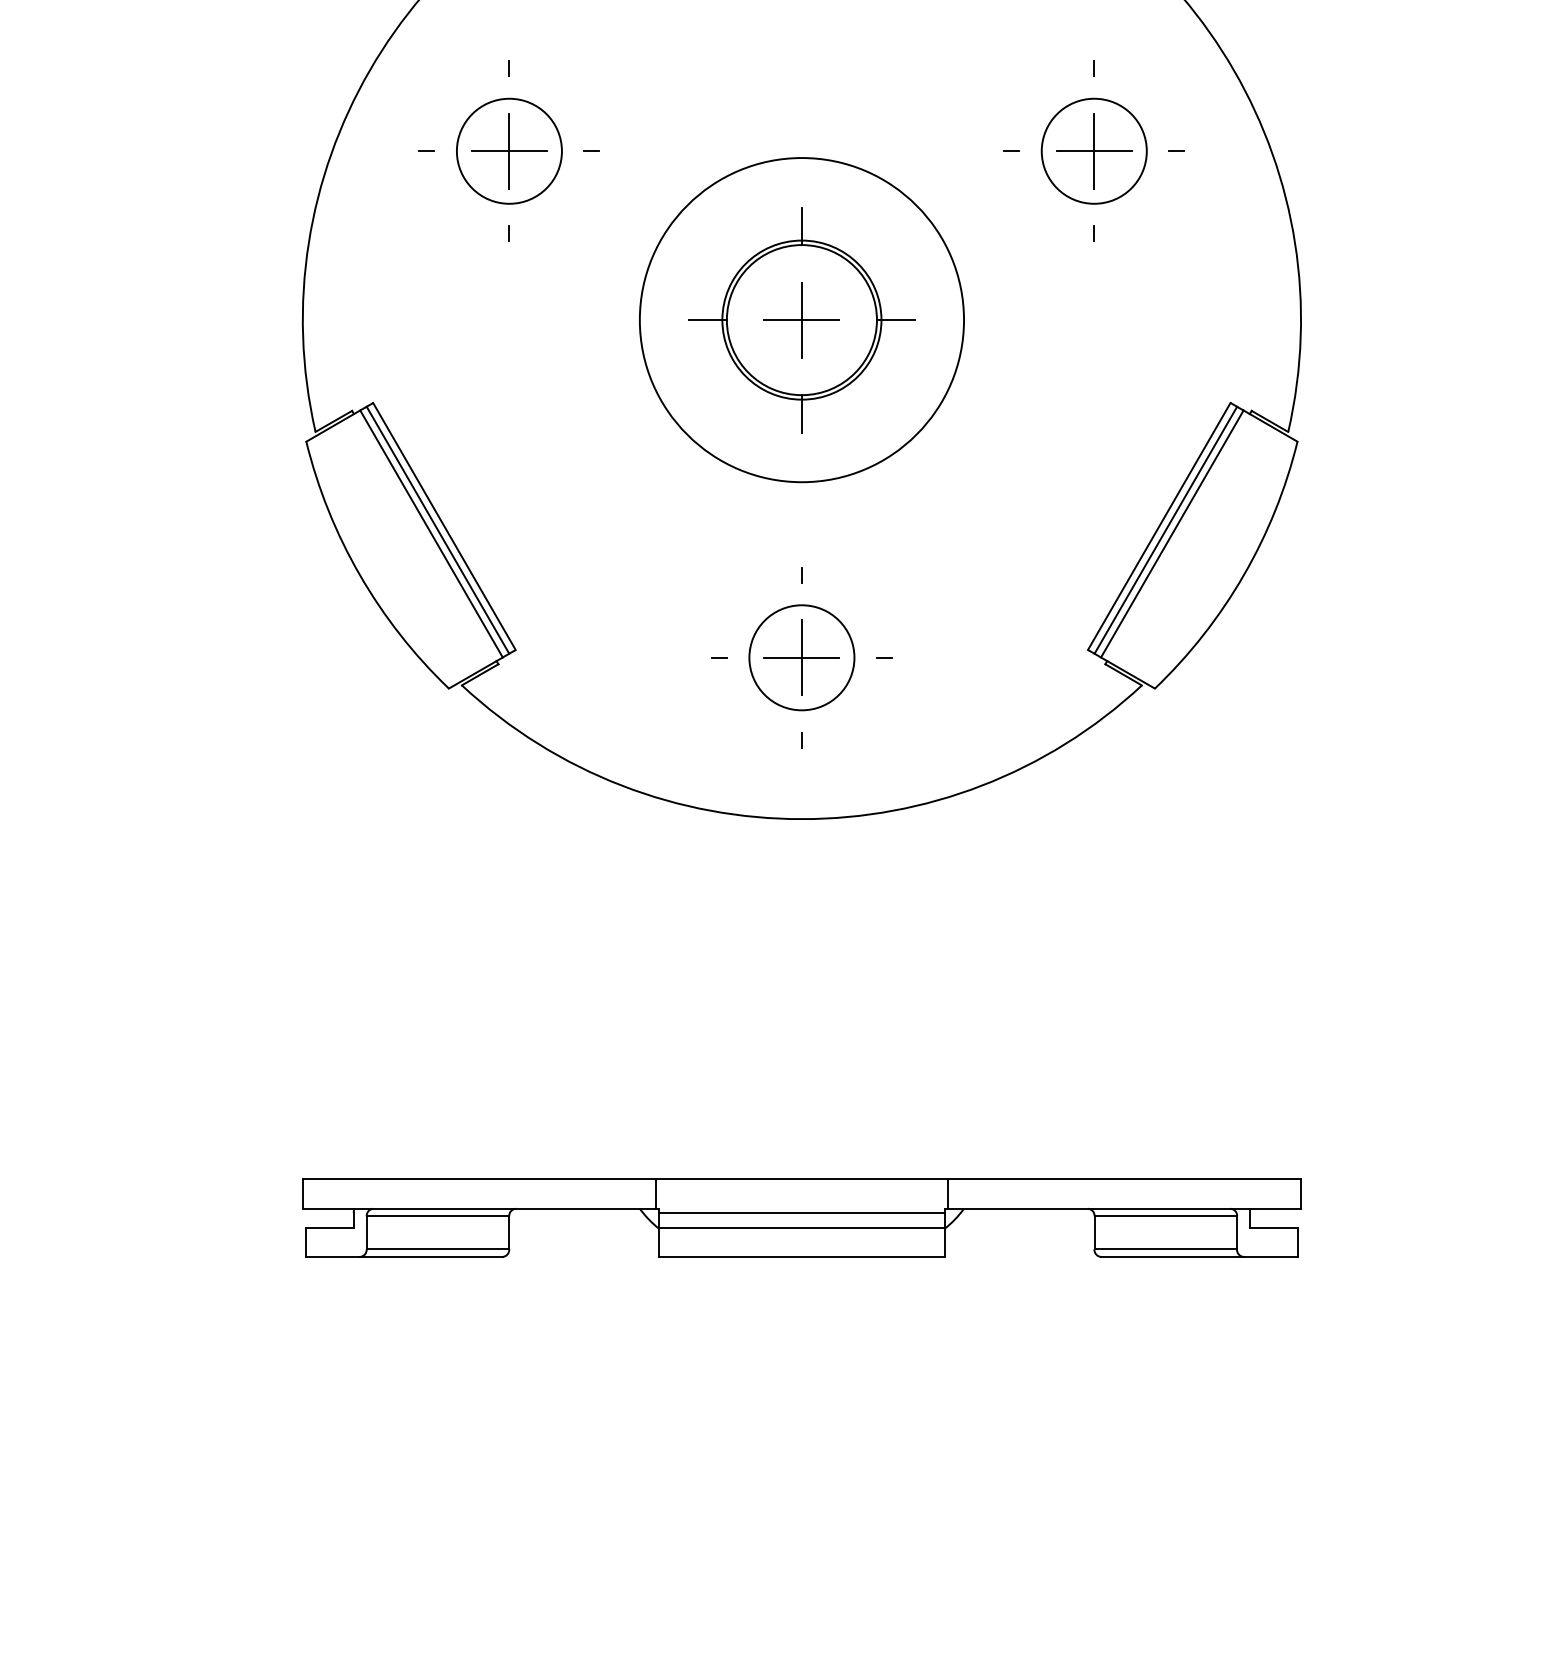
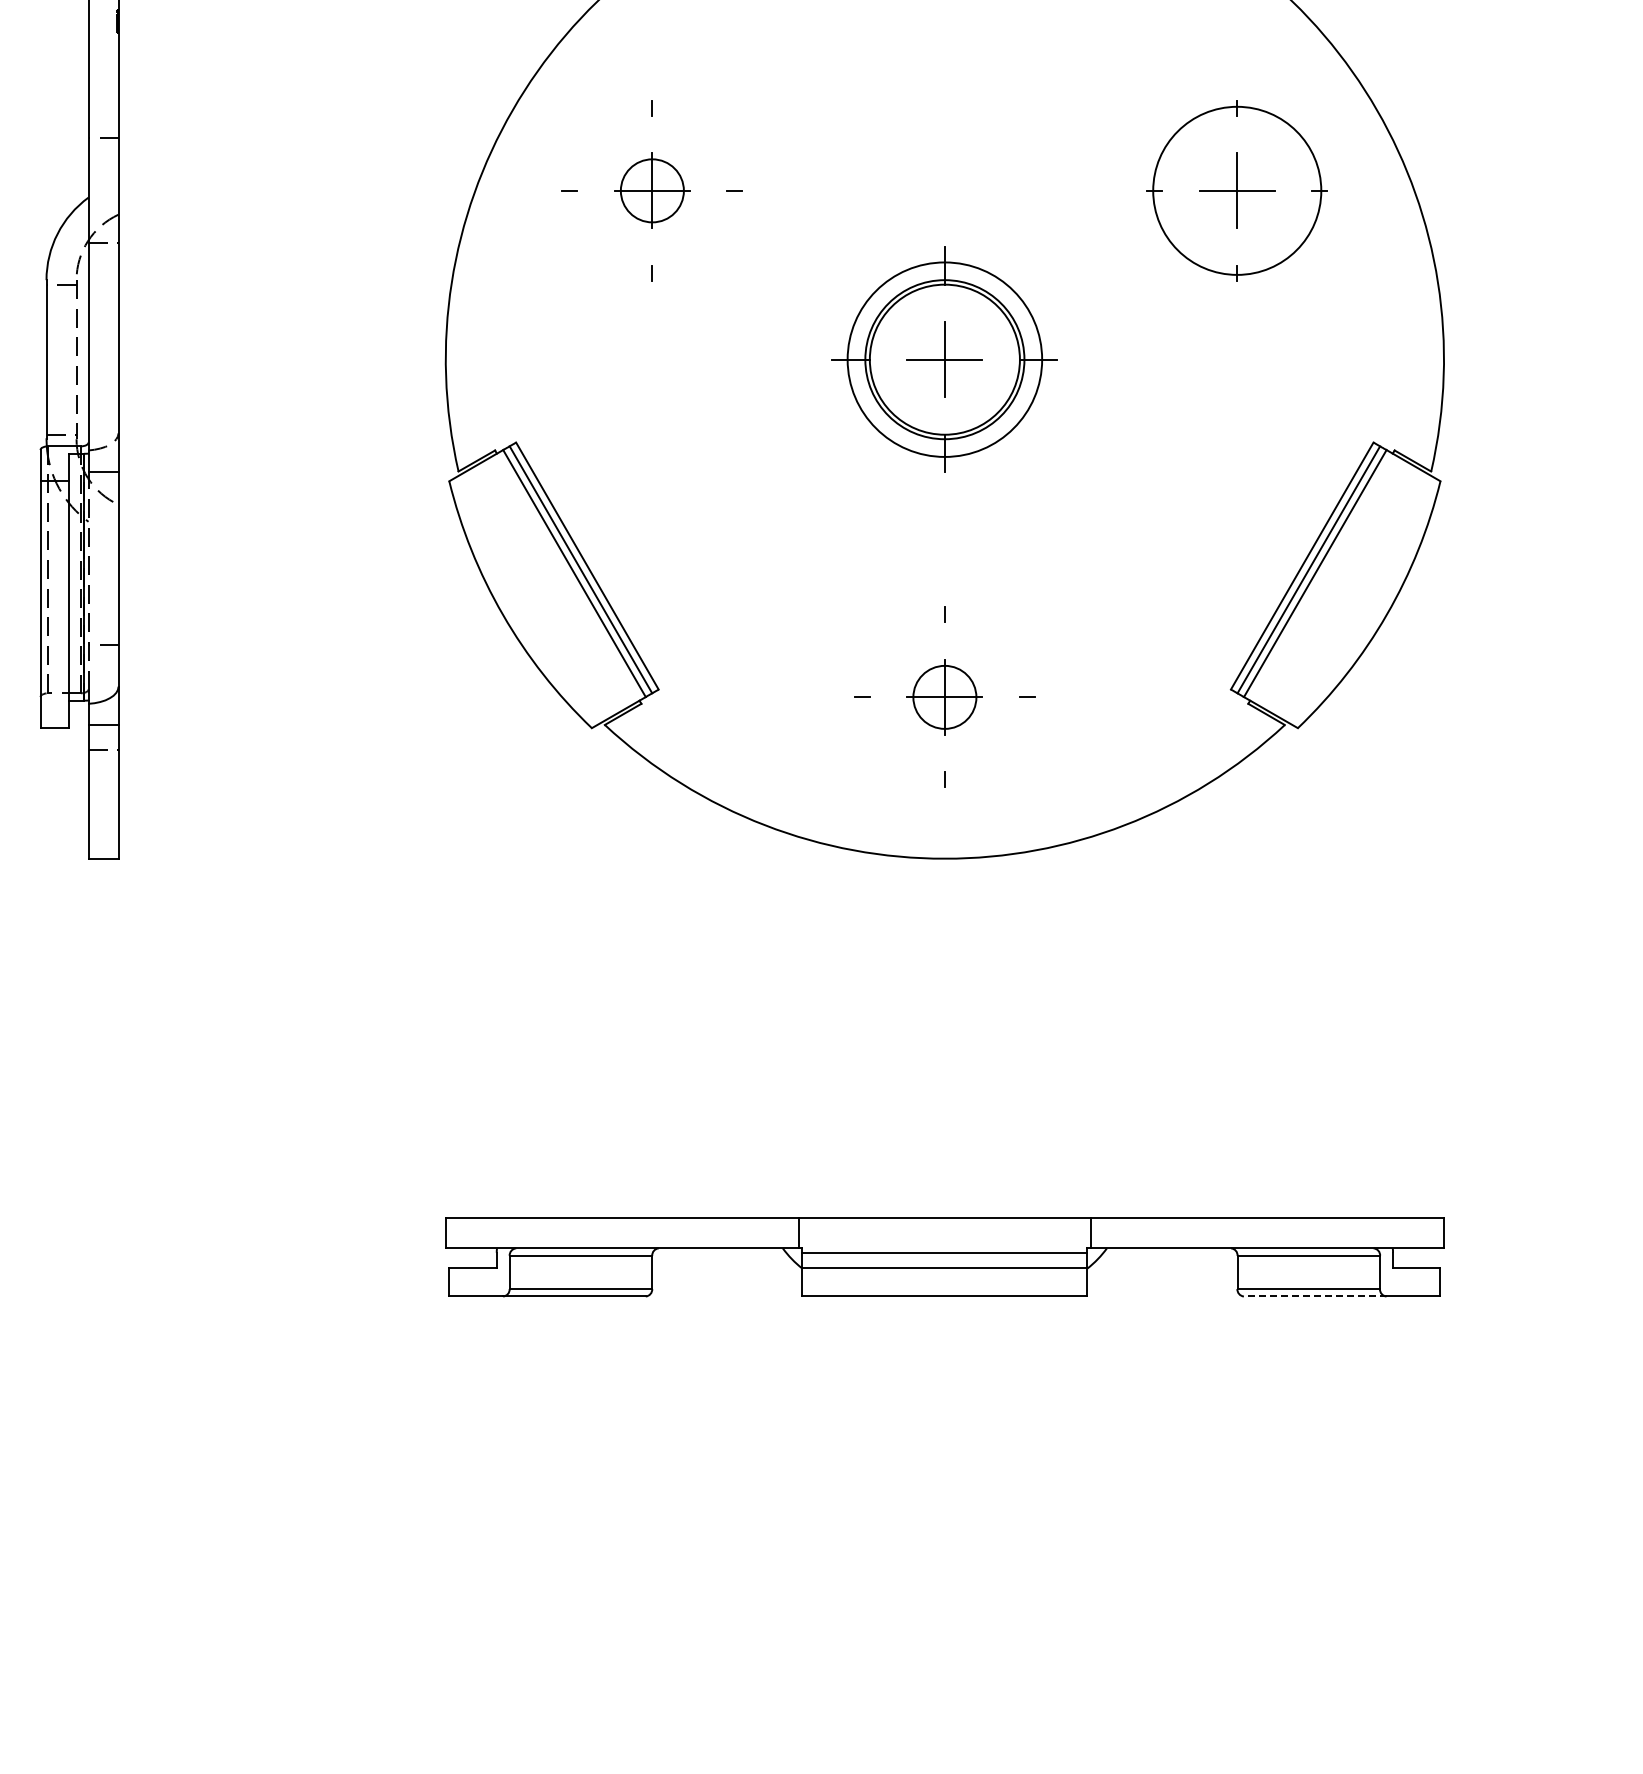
circle: (508, 150) -> (651, 190), size x0.6
circle: (1093, 150) -> (1236, 190), size x1.6
circle: (801, 319) -> (944, 359), size x0.6
circle: (801, 656) -> (944, 696), size x0.6
line: (1171, 1256) -> (1314, 1296), solid -> dashed

